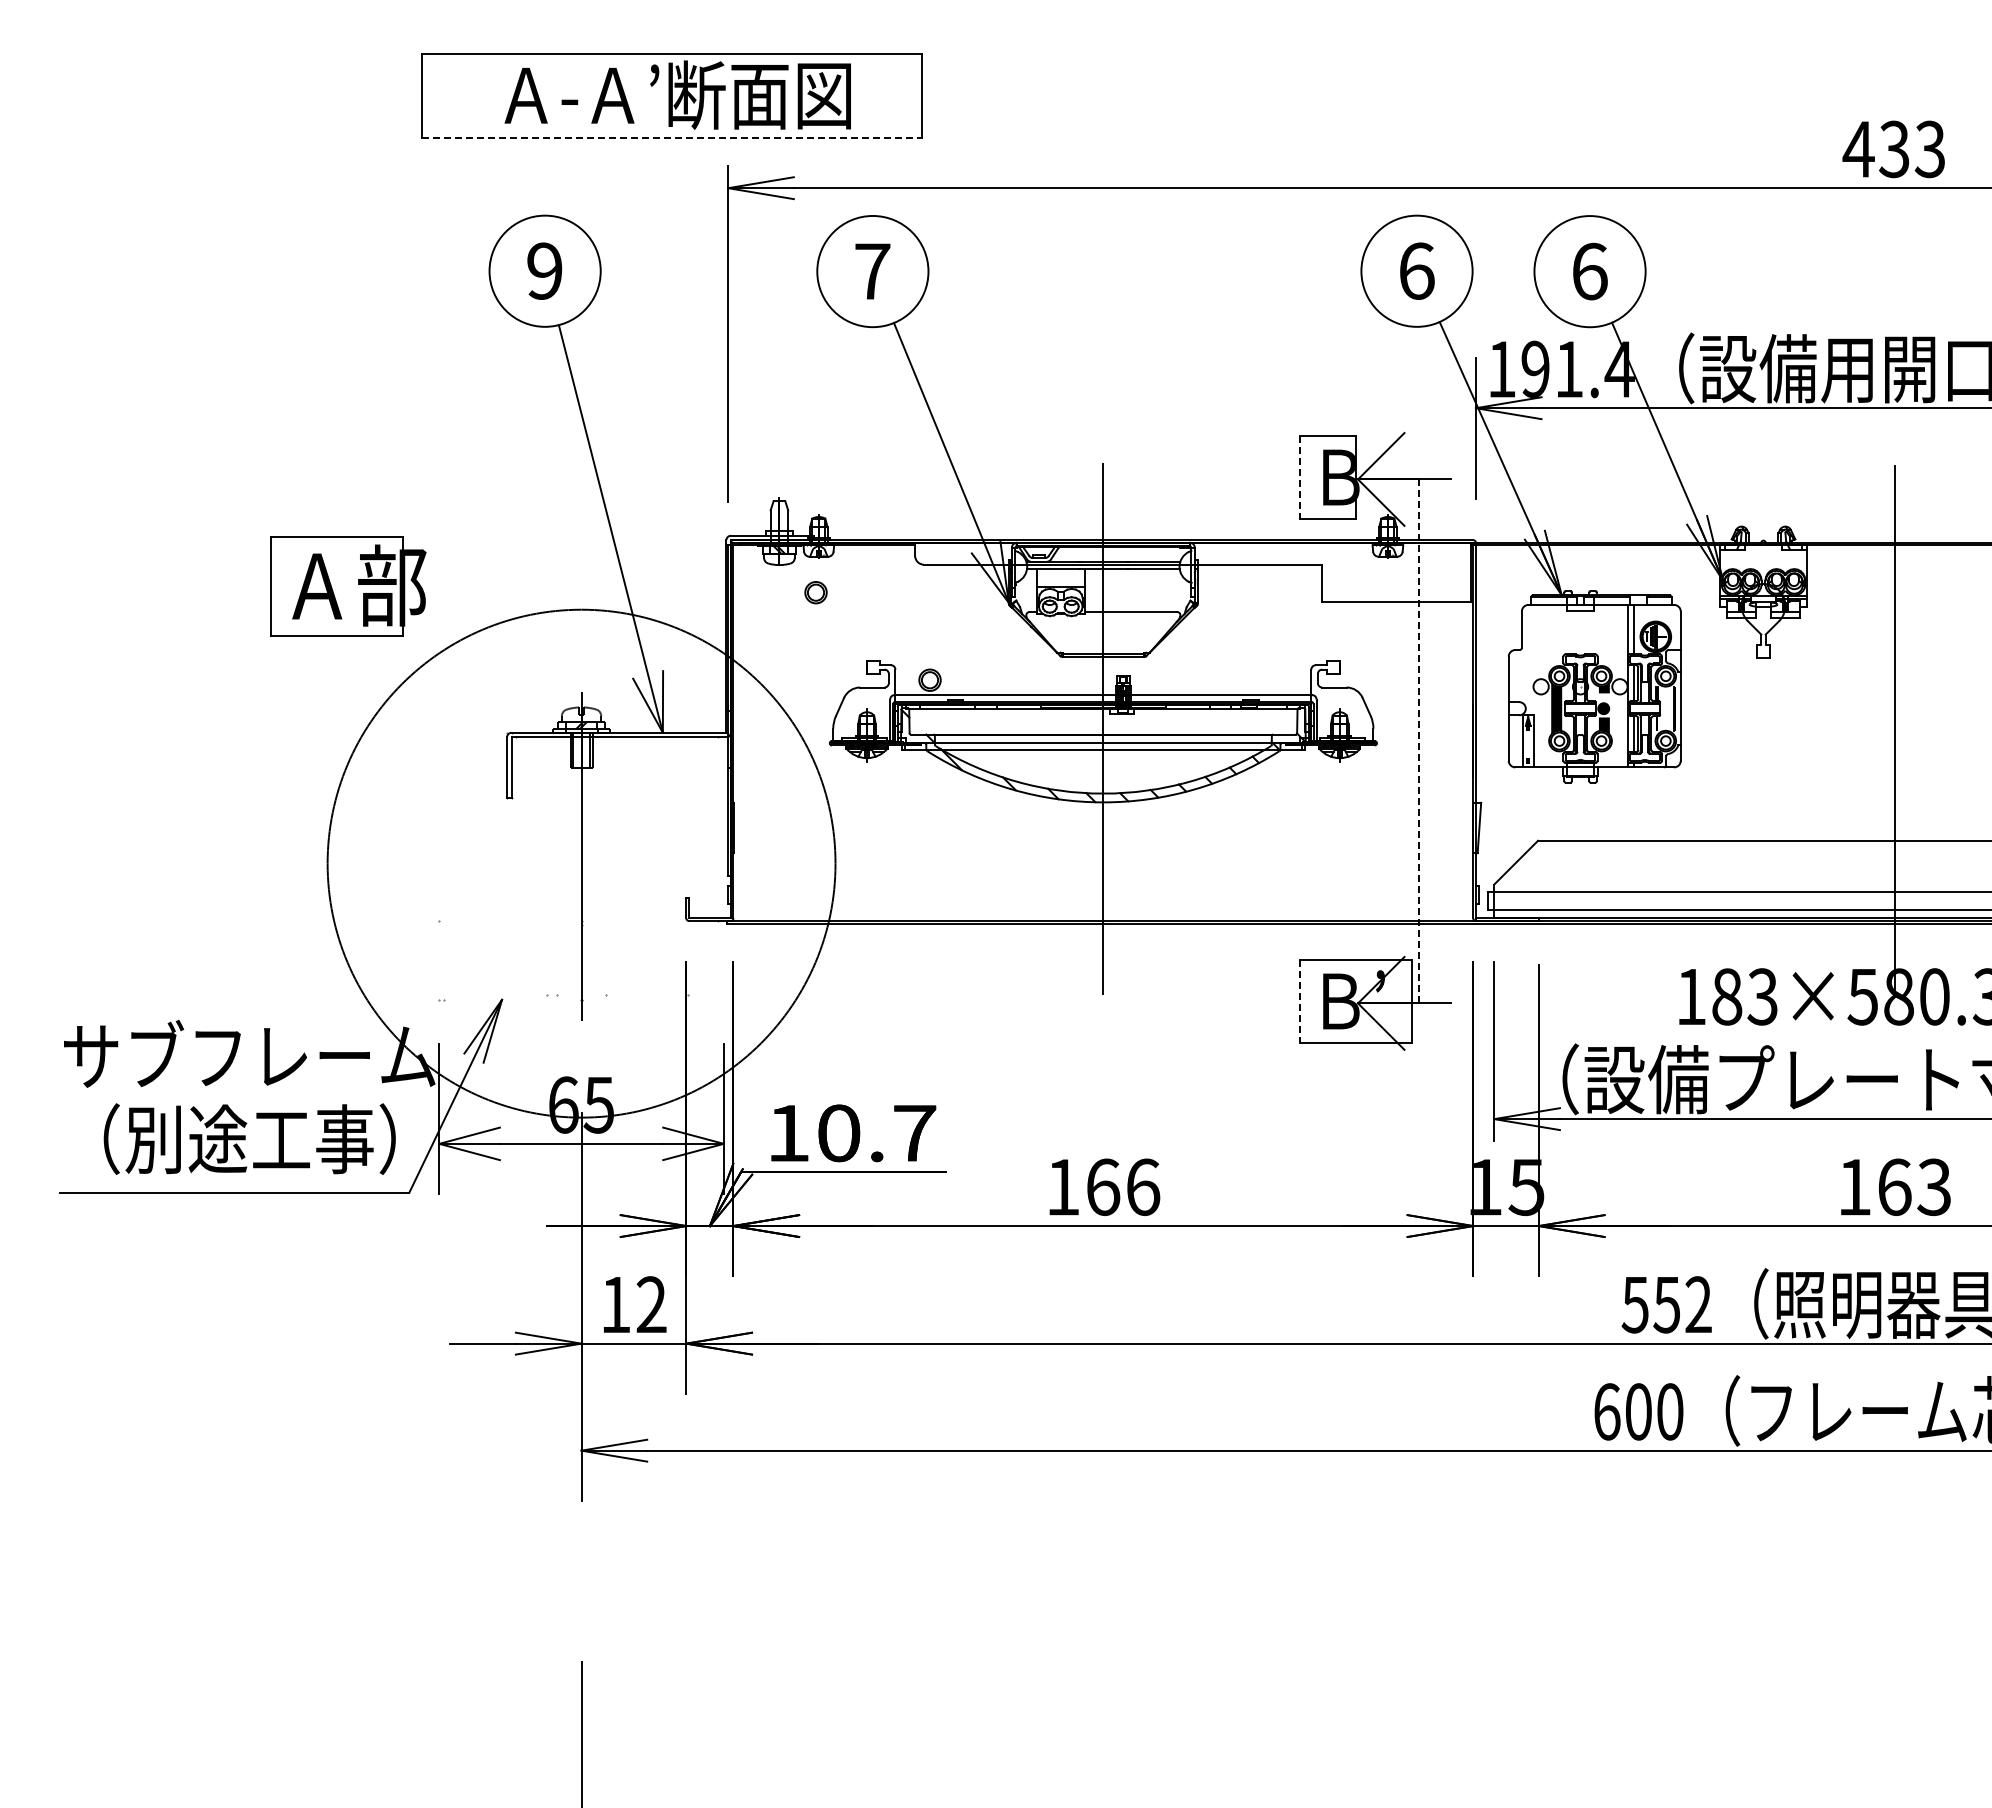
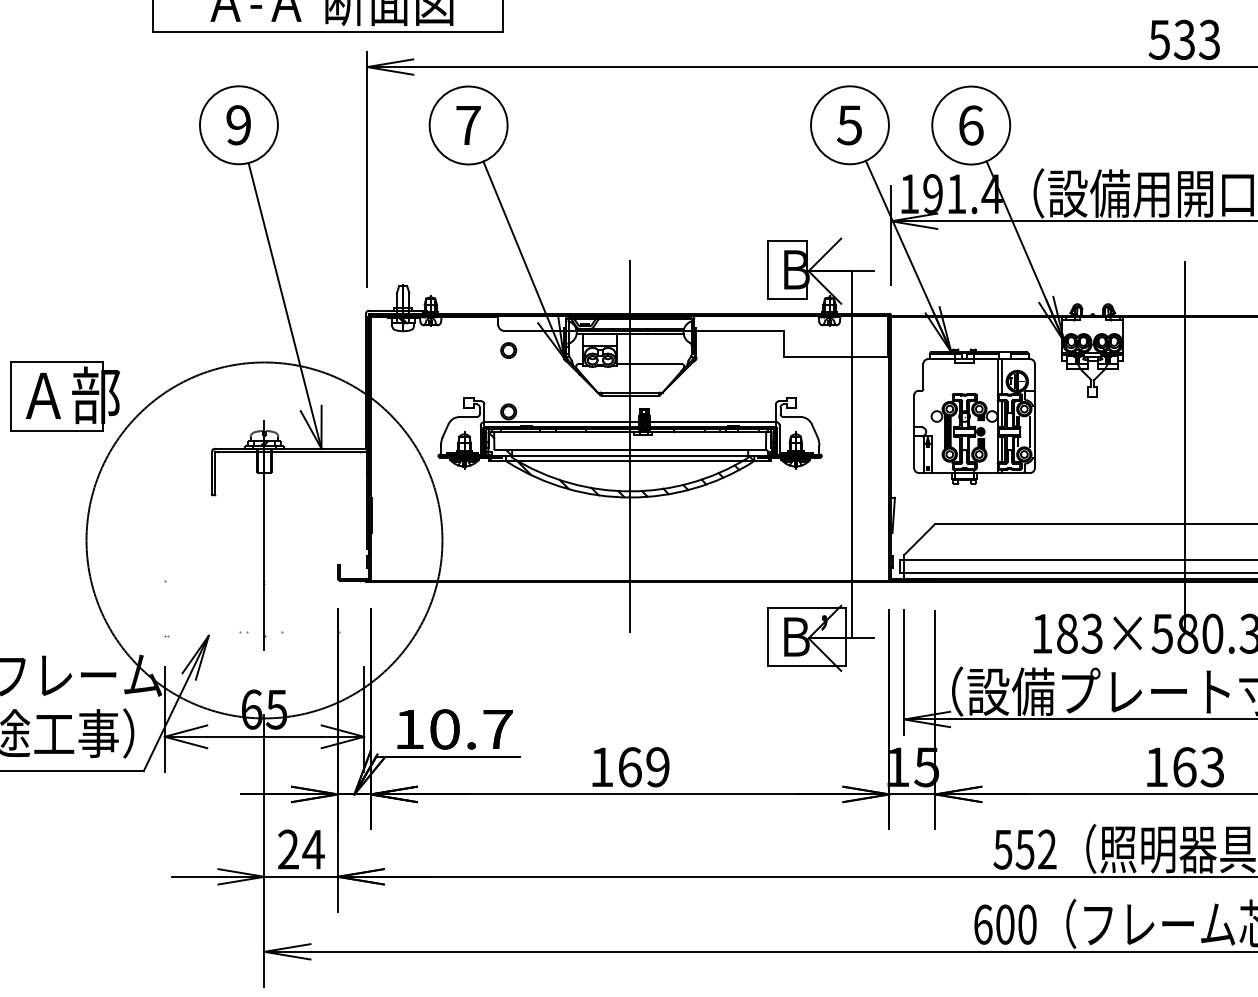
line: (672, 137) -> (328, 31), dashed -> solid
text: (1858, 149) -> (1159, 39), 433 -> 533
text: (1416, 270) -> (849, 124), 6 -> 5
line: (1300, 477) -> (768, 269), dashed -> solid
part: (348, 586) -> (65, 395), moved
part: (815, 592) -> (508, 350), moved
line: (1419, 741) -> (851, 454), dashed -> solid
line: (1300, 1001) -> (768, 637), dashed -> solid
text: (1143, 1187) -> (658, 767), 166 -> 169
text: (634, 1304) -> (301, 849), 12 -> 24

